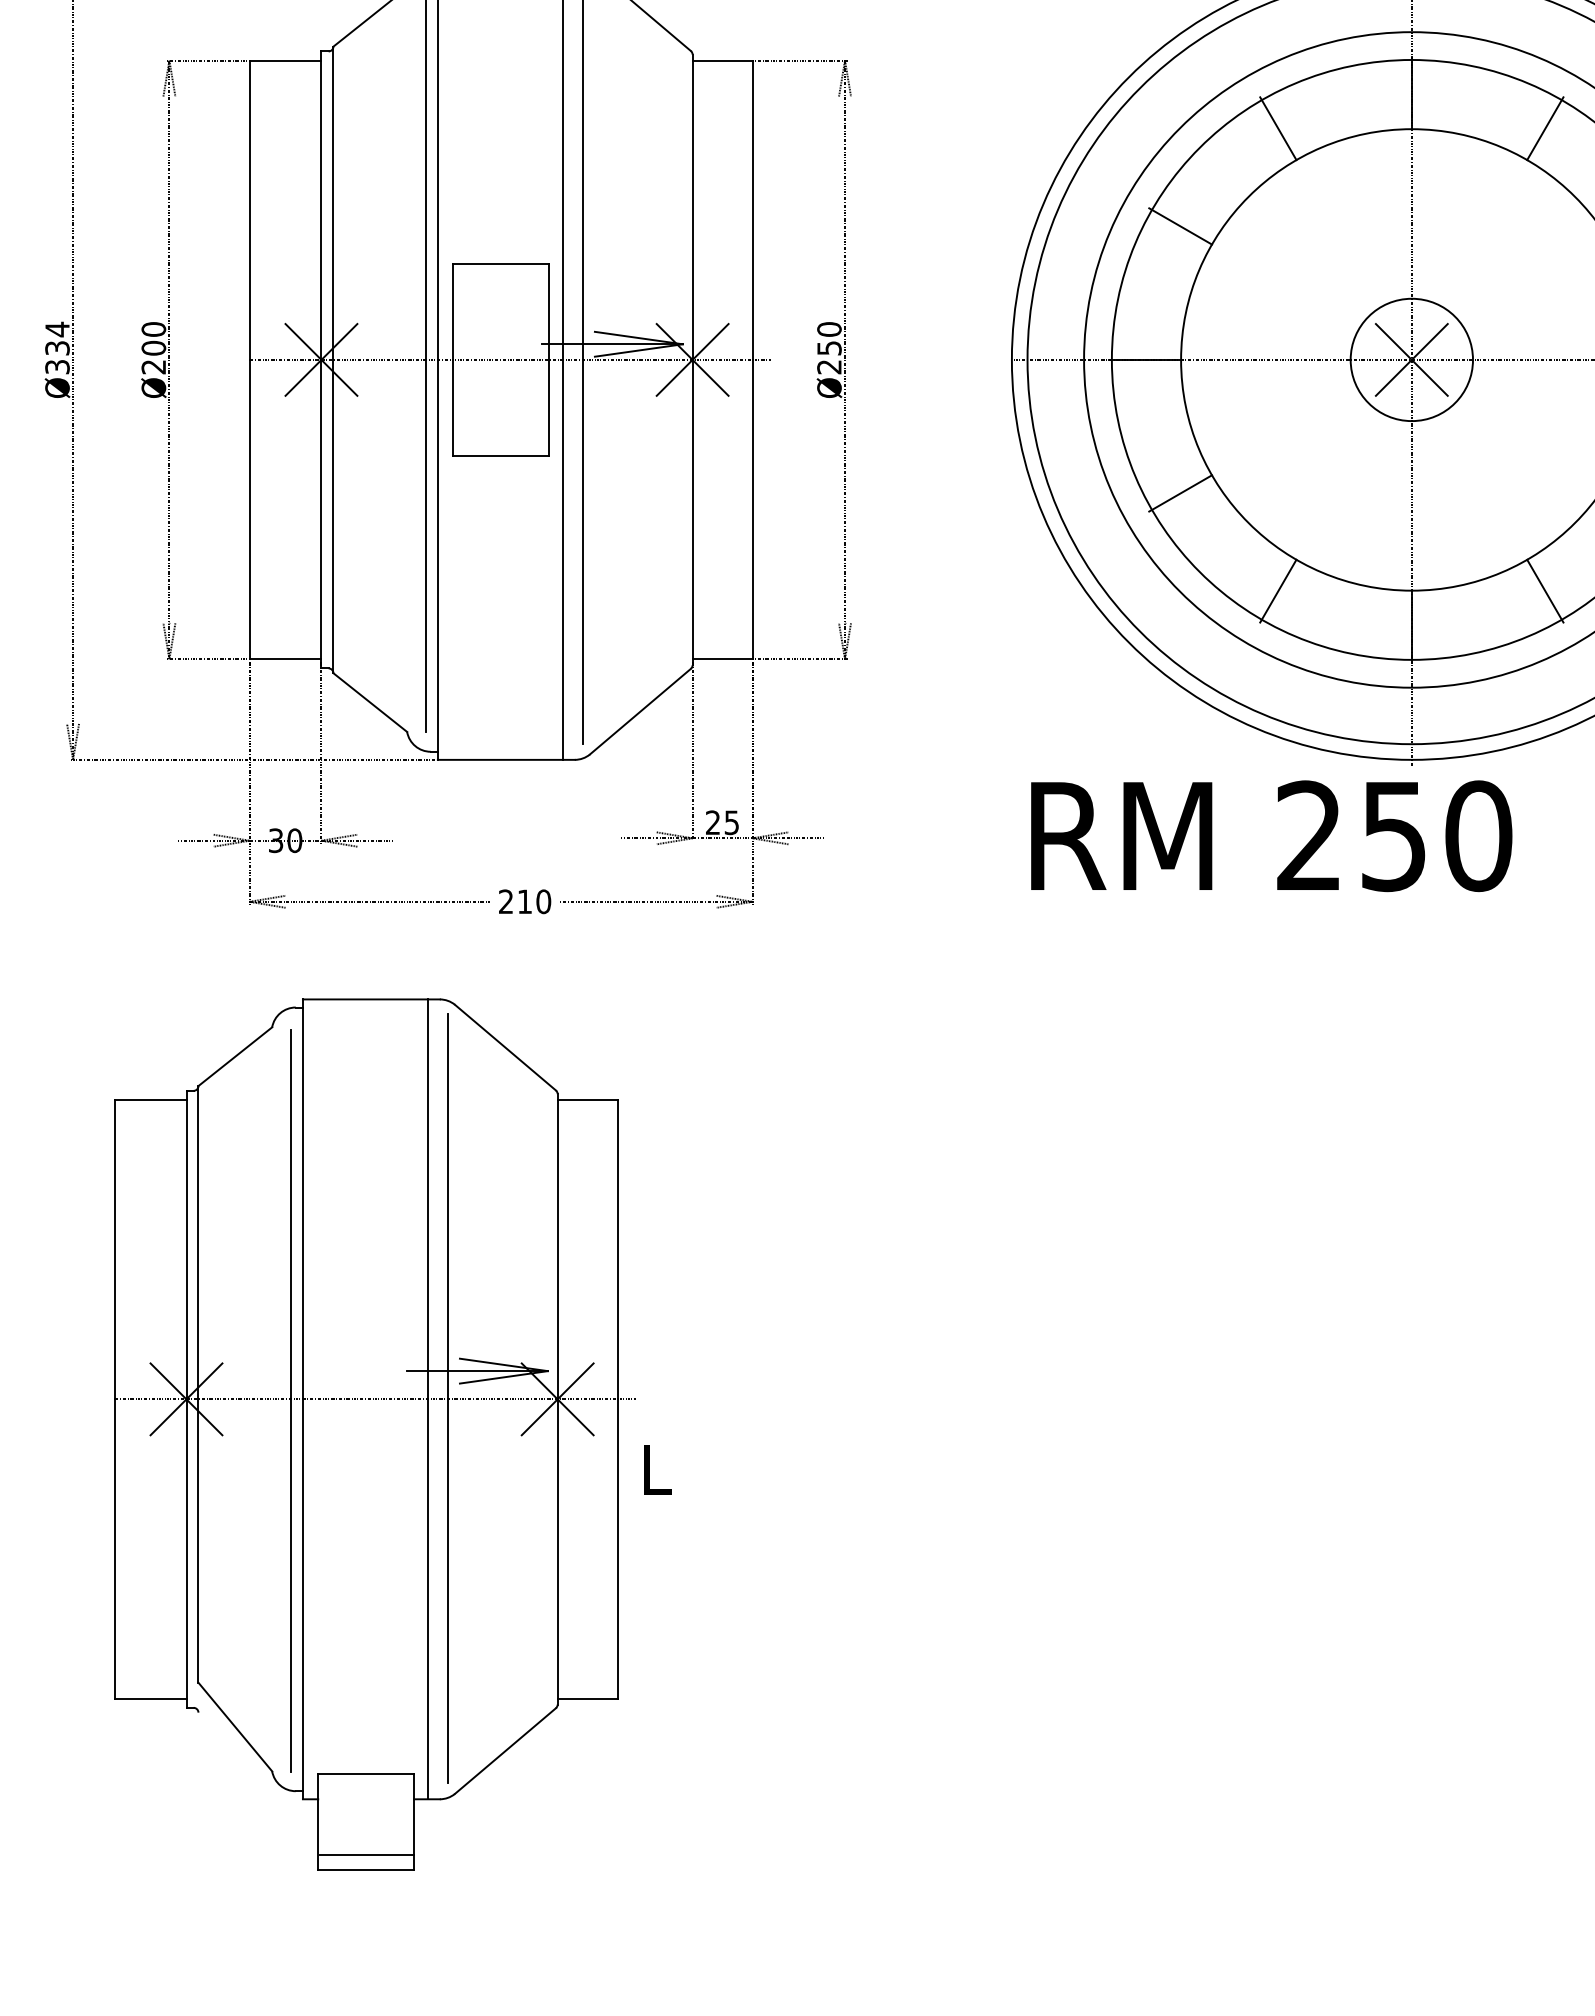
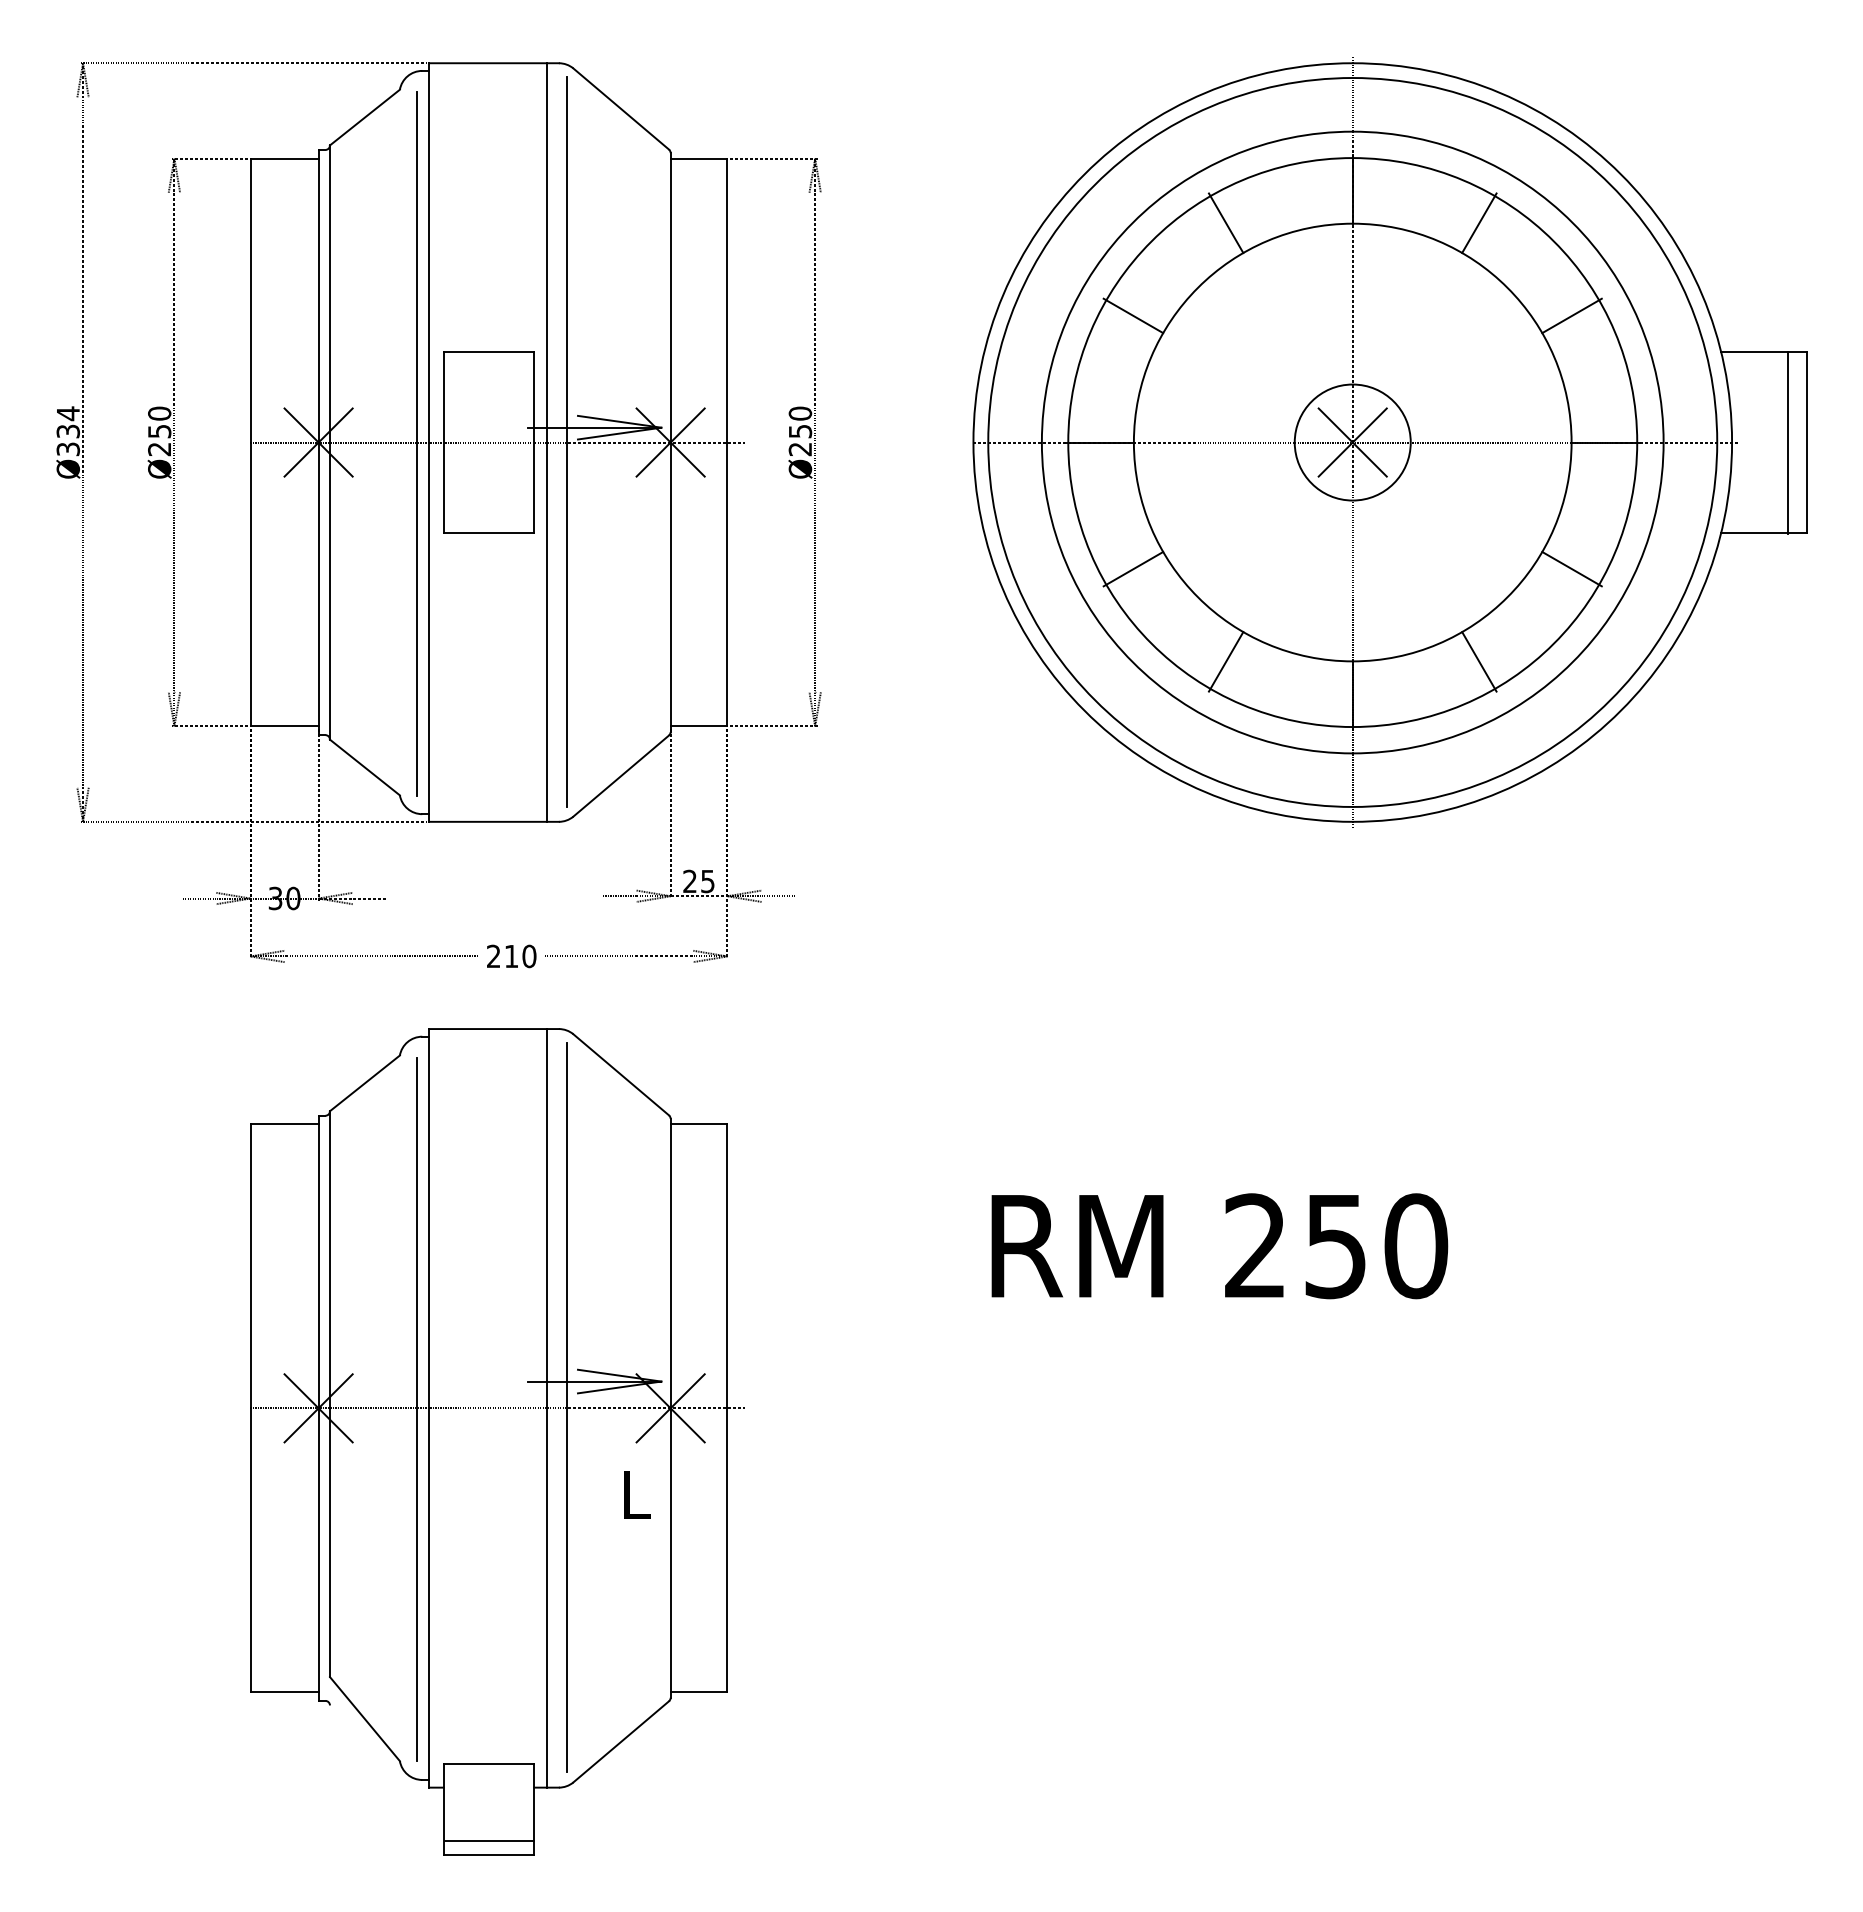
text: (153, 348) -> (159, 431), 200 -> 250
text: (1271, 836) -> (1219, 1246), moved
part: (375, 1434) -> (497, 1441), moved

